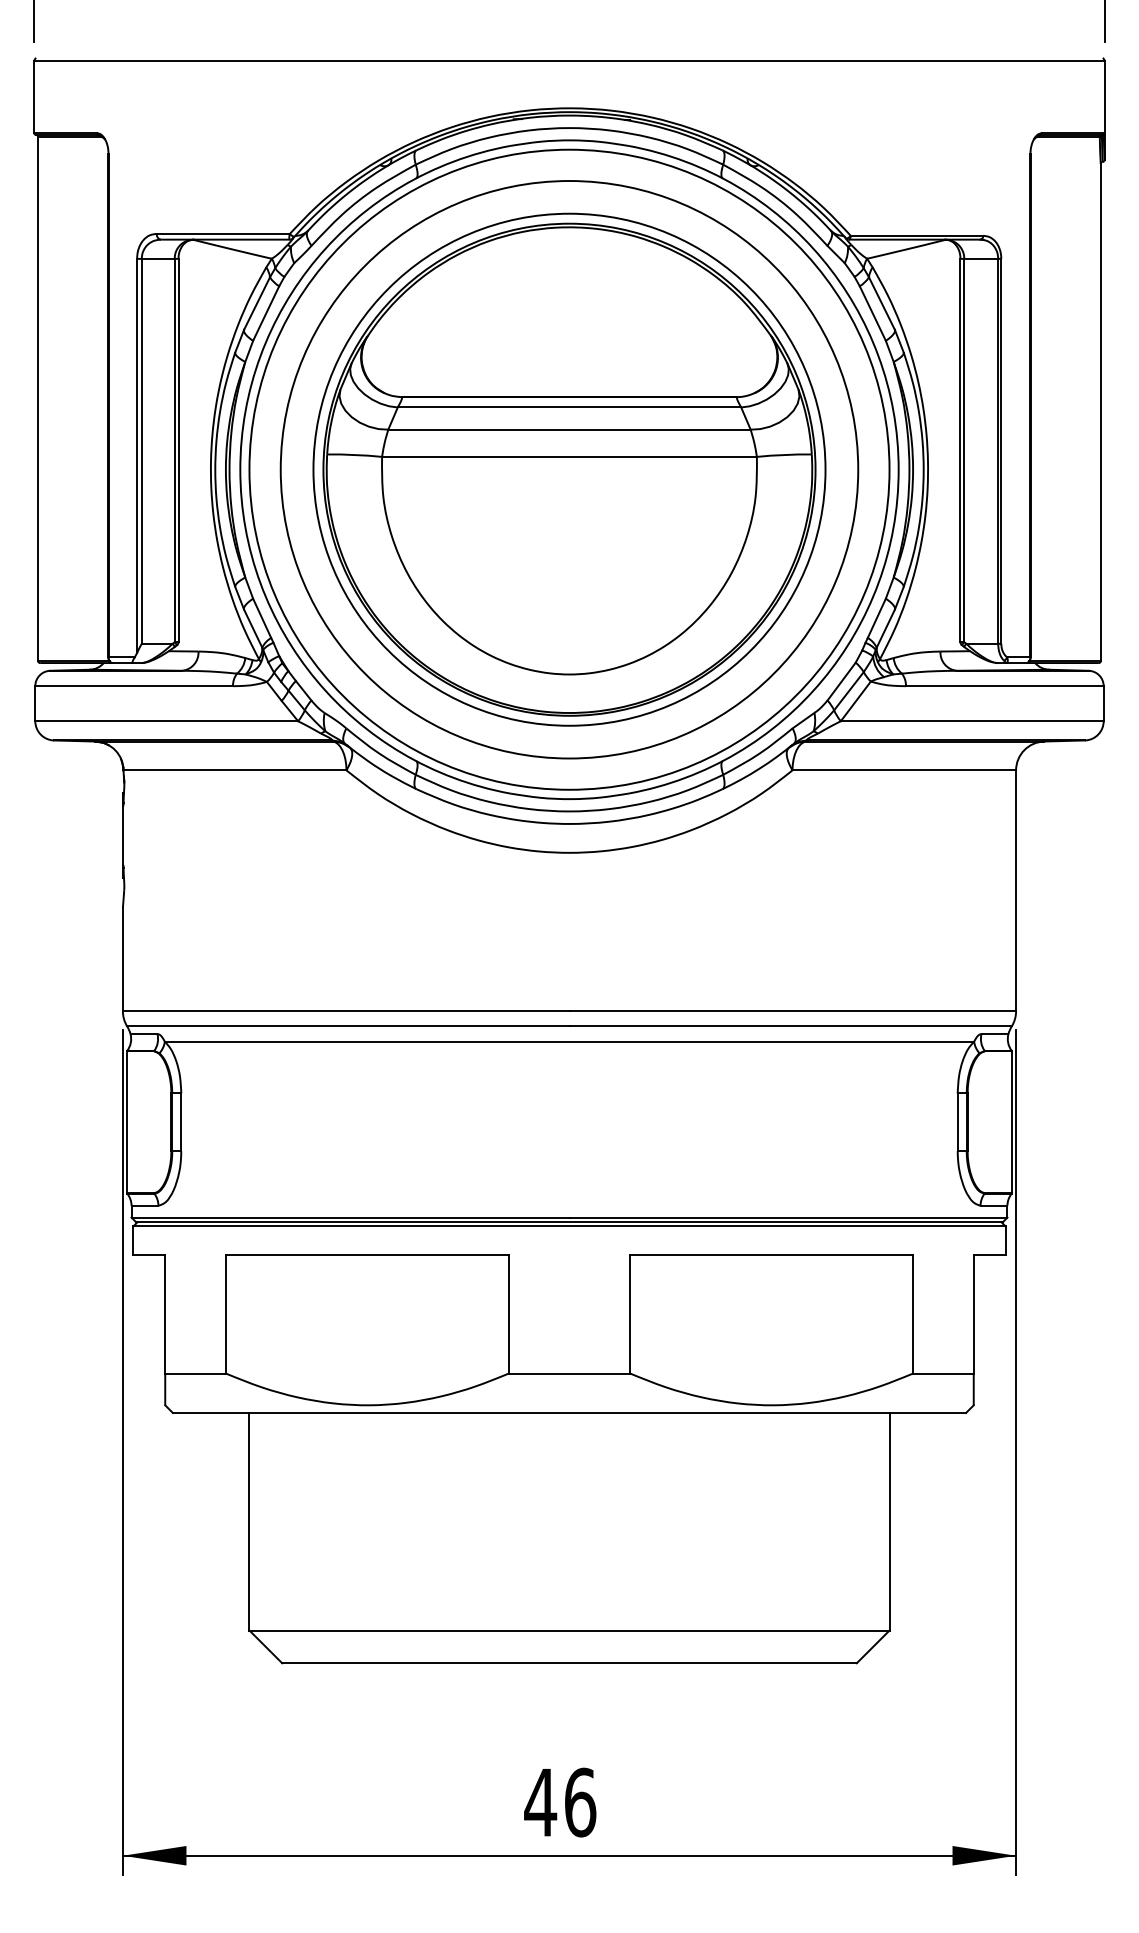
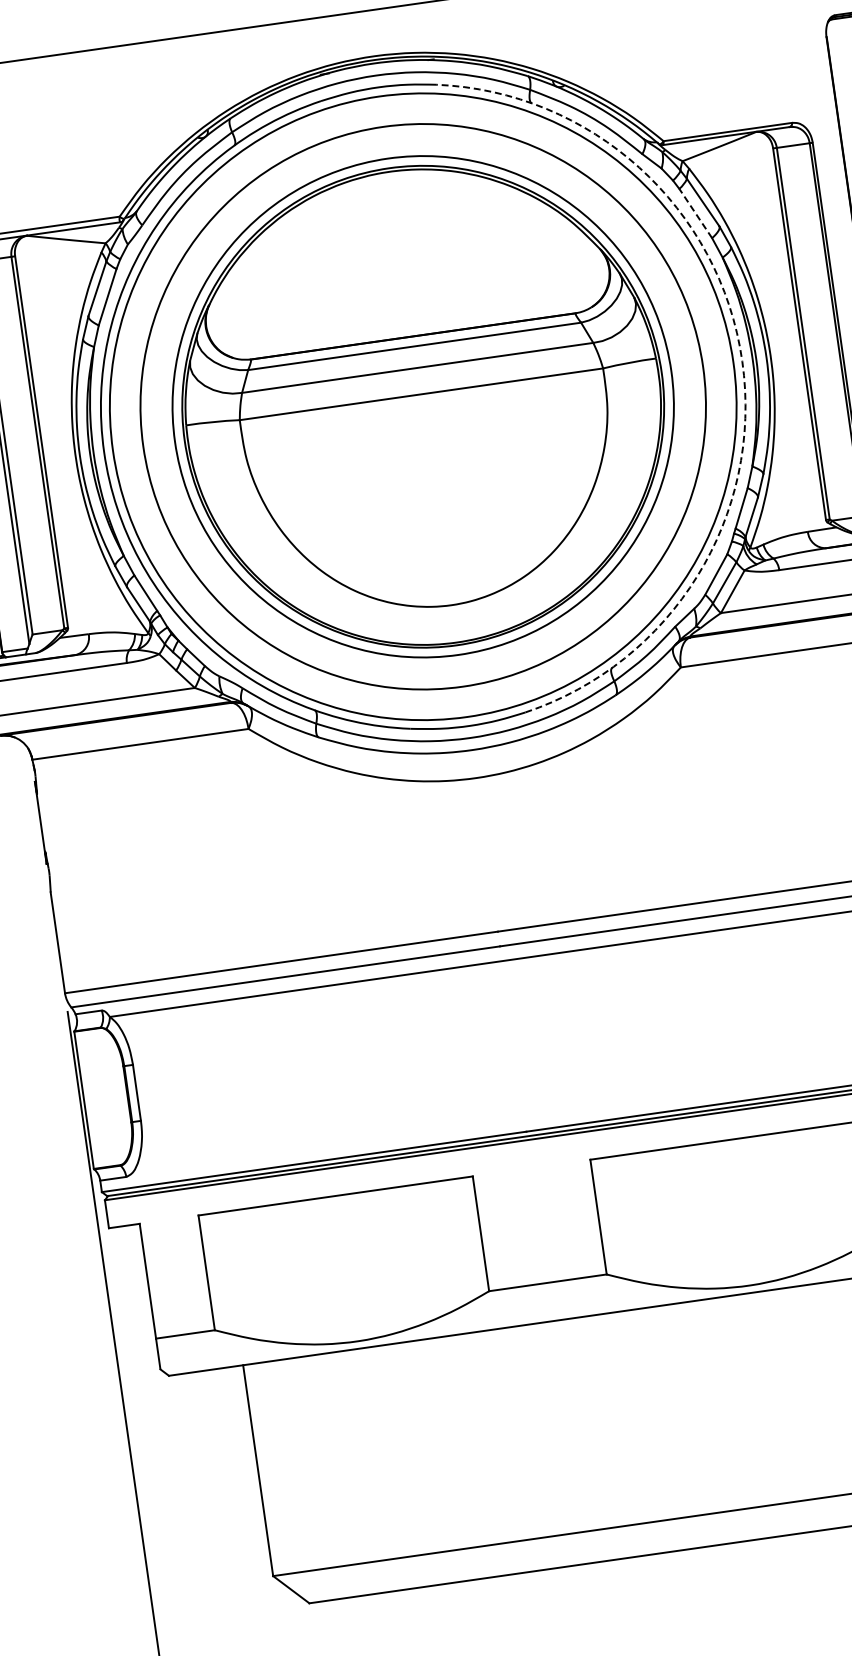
line: (872, 313) -> (695, 213), solid -> dashed
arc: (898, 469) -> (742, 361), solid -> dashed

